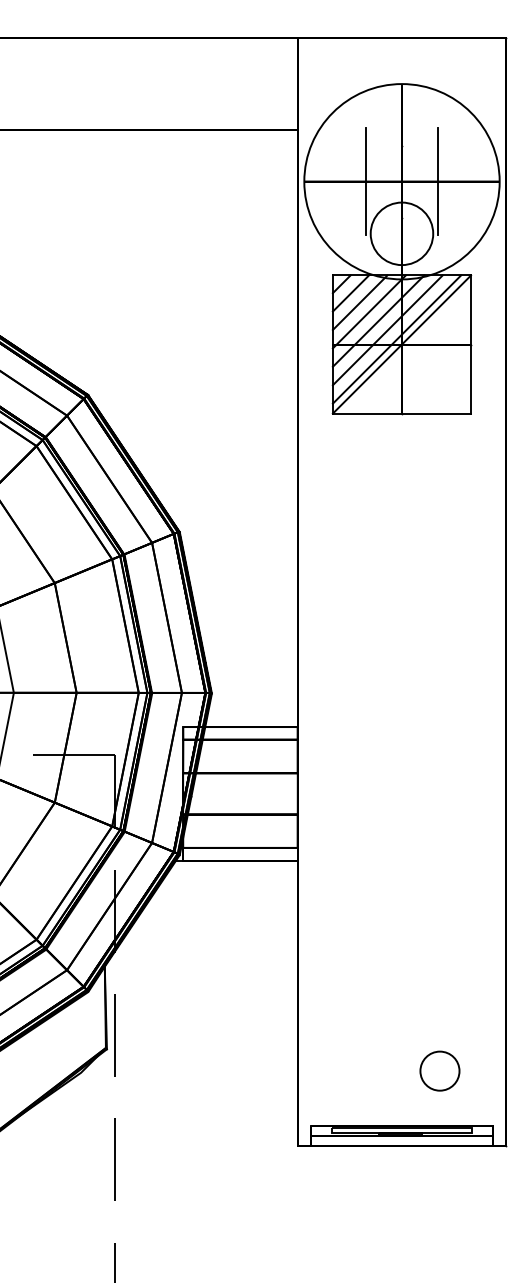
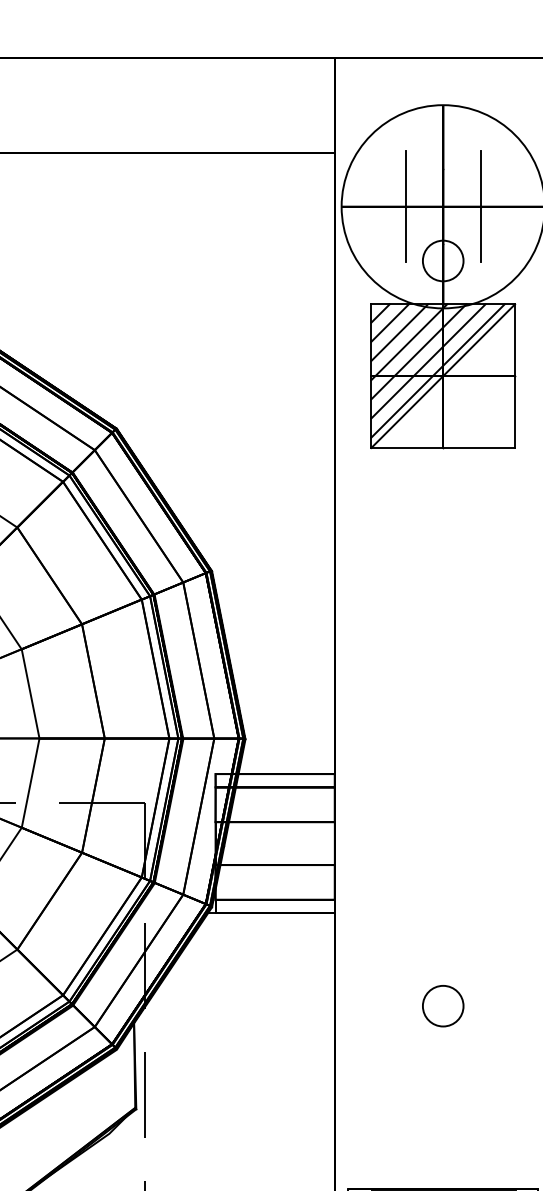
circle: (401, 233) -> (442, 260), size x0.62
circle: (439, 1070) -> (442, 1005), moved

